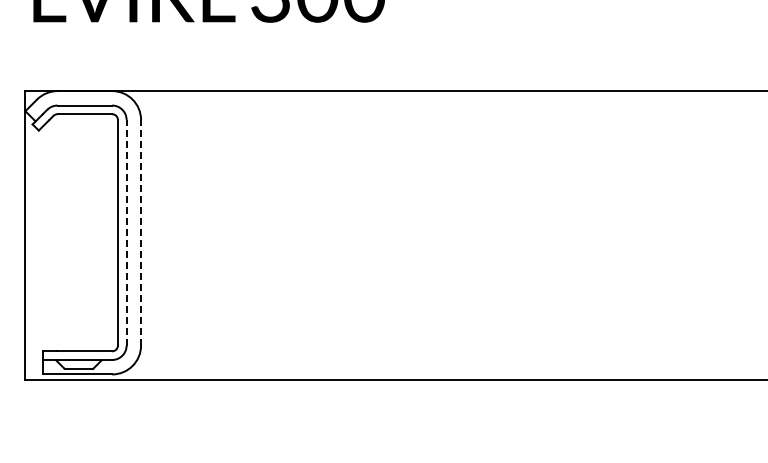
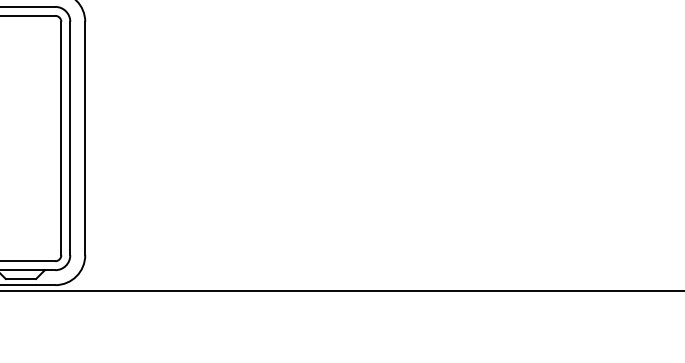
line: (126, 232) -> (70, 138), dashed -> solid
line: (141, 232) -> (85, 138), dashed -> solid

